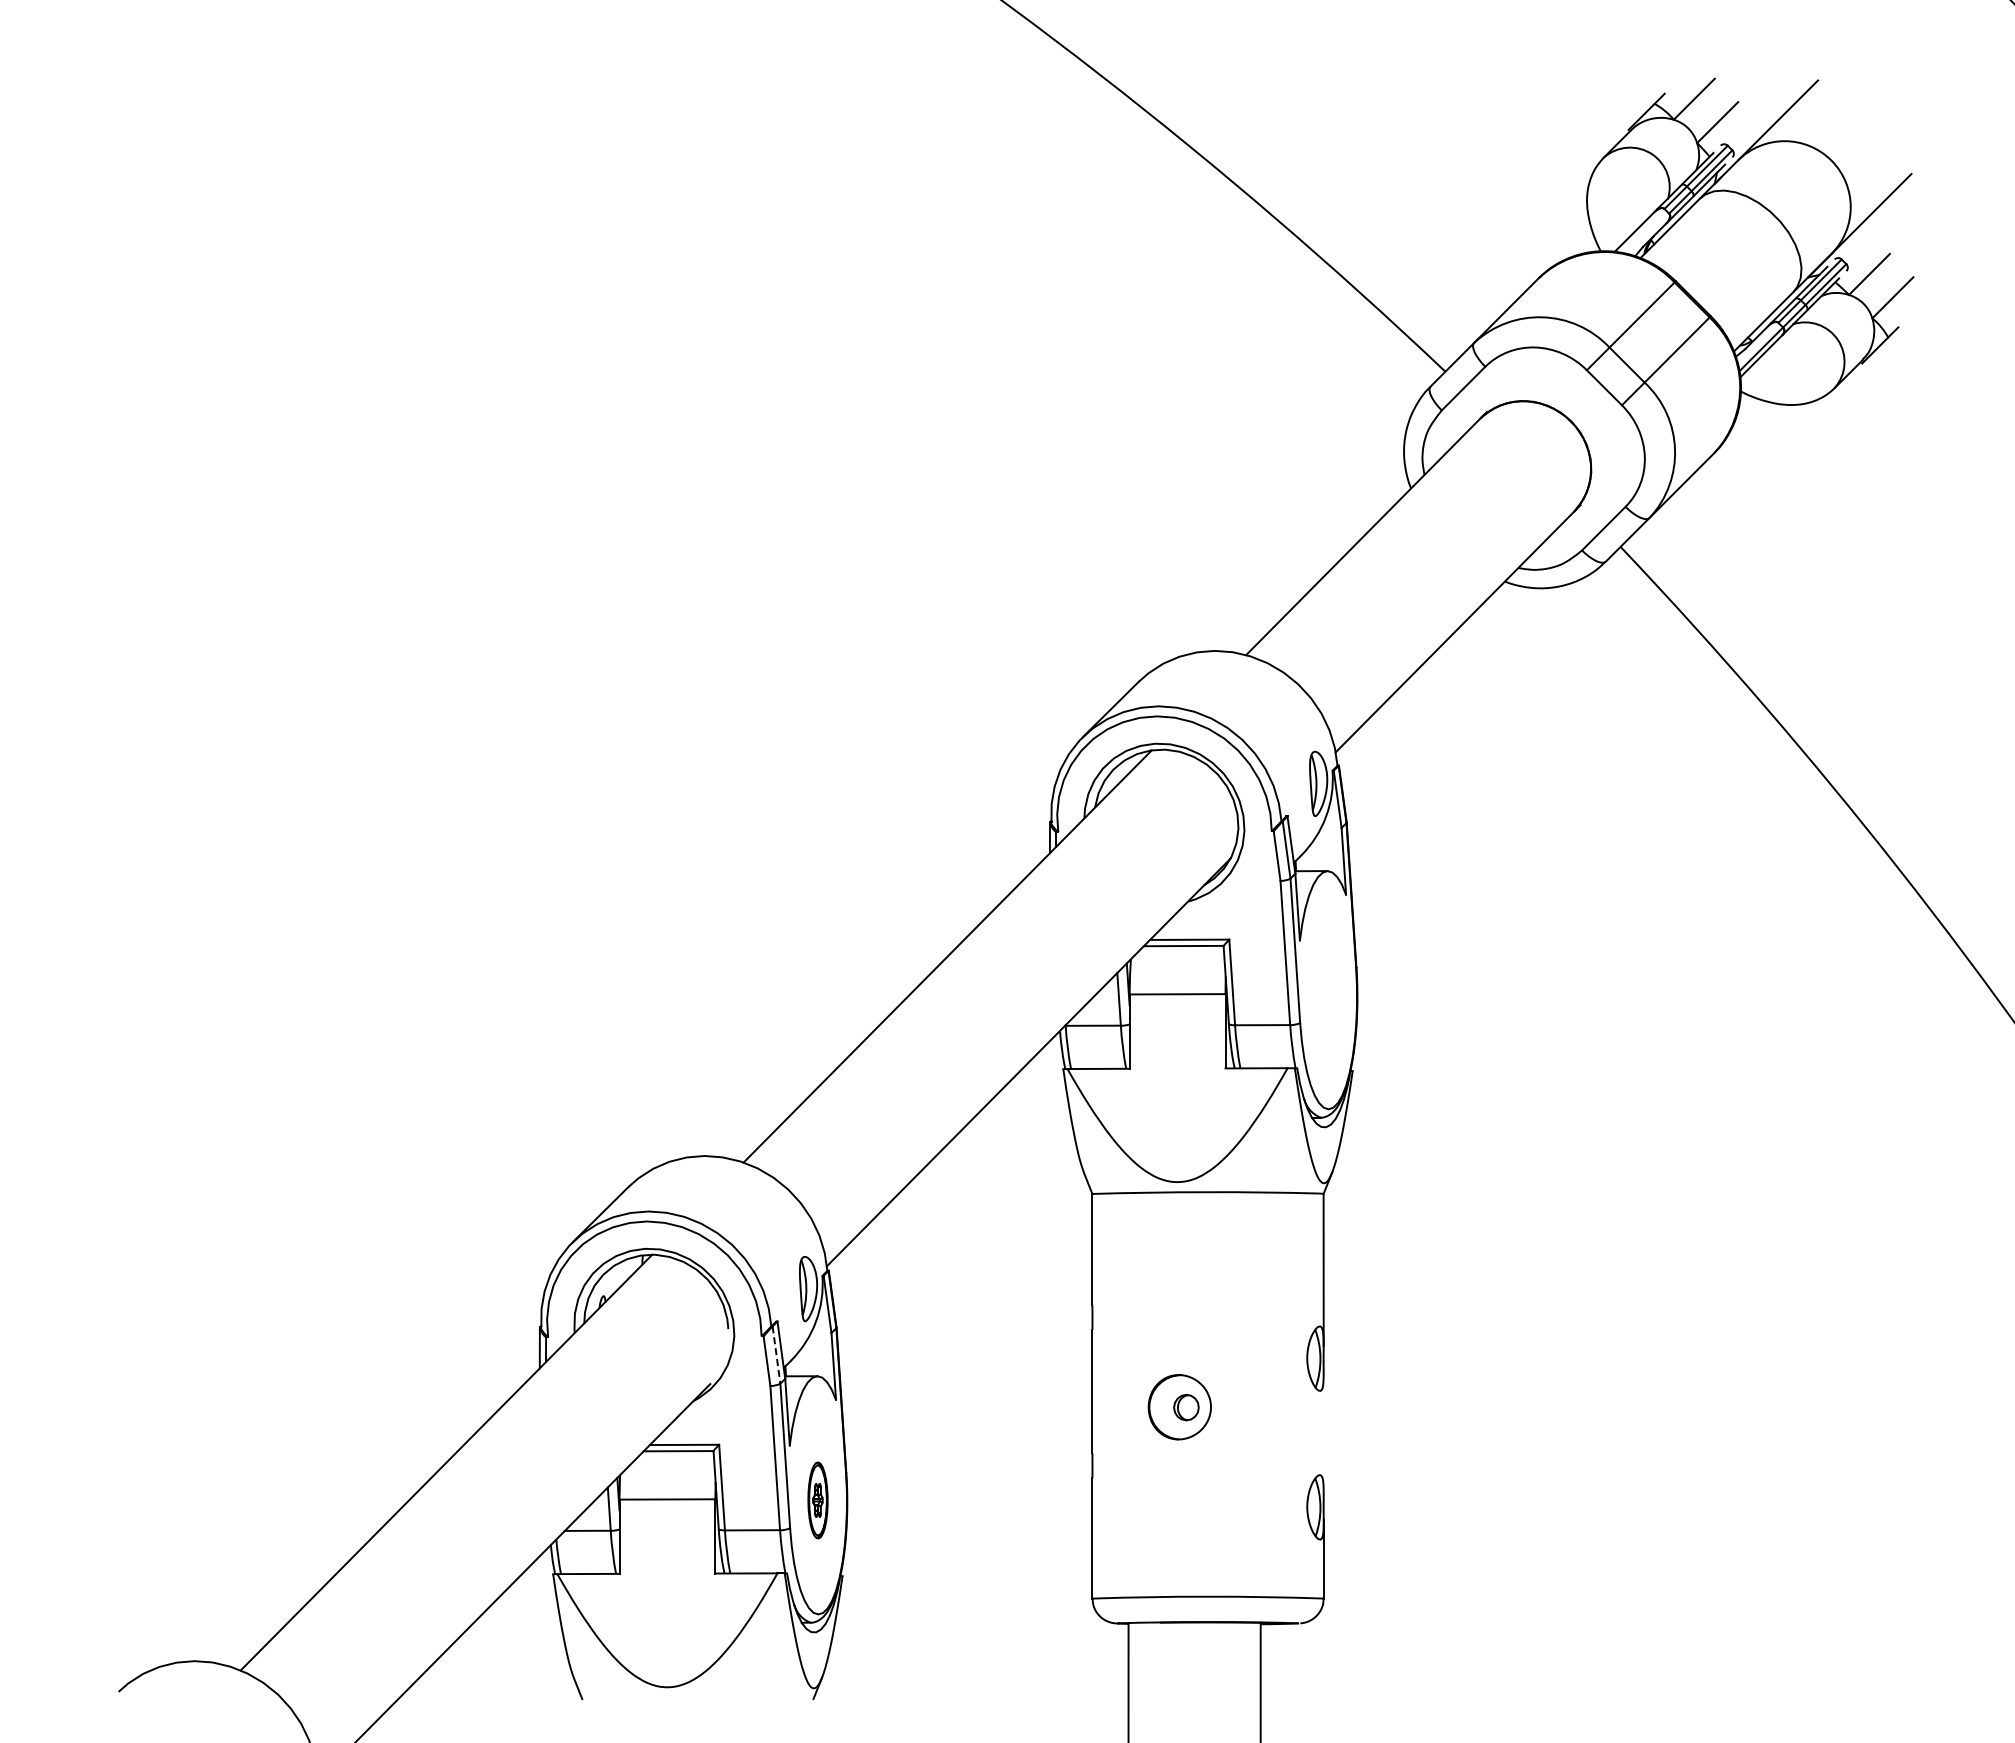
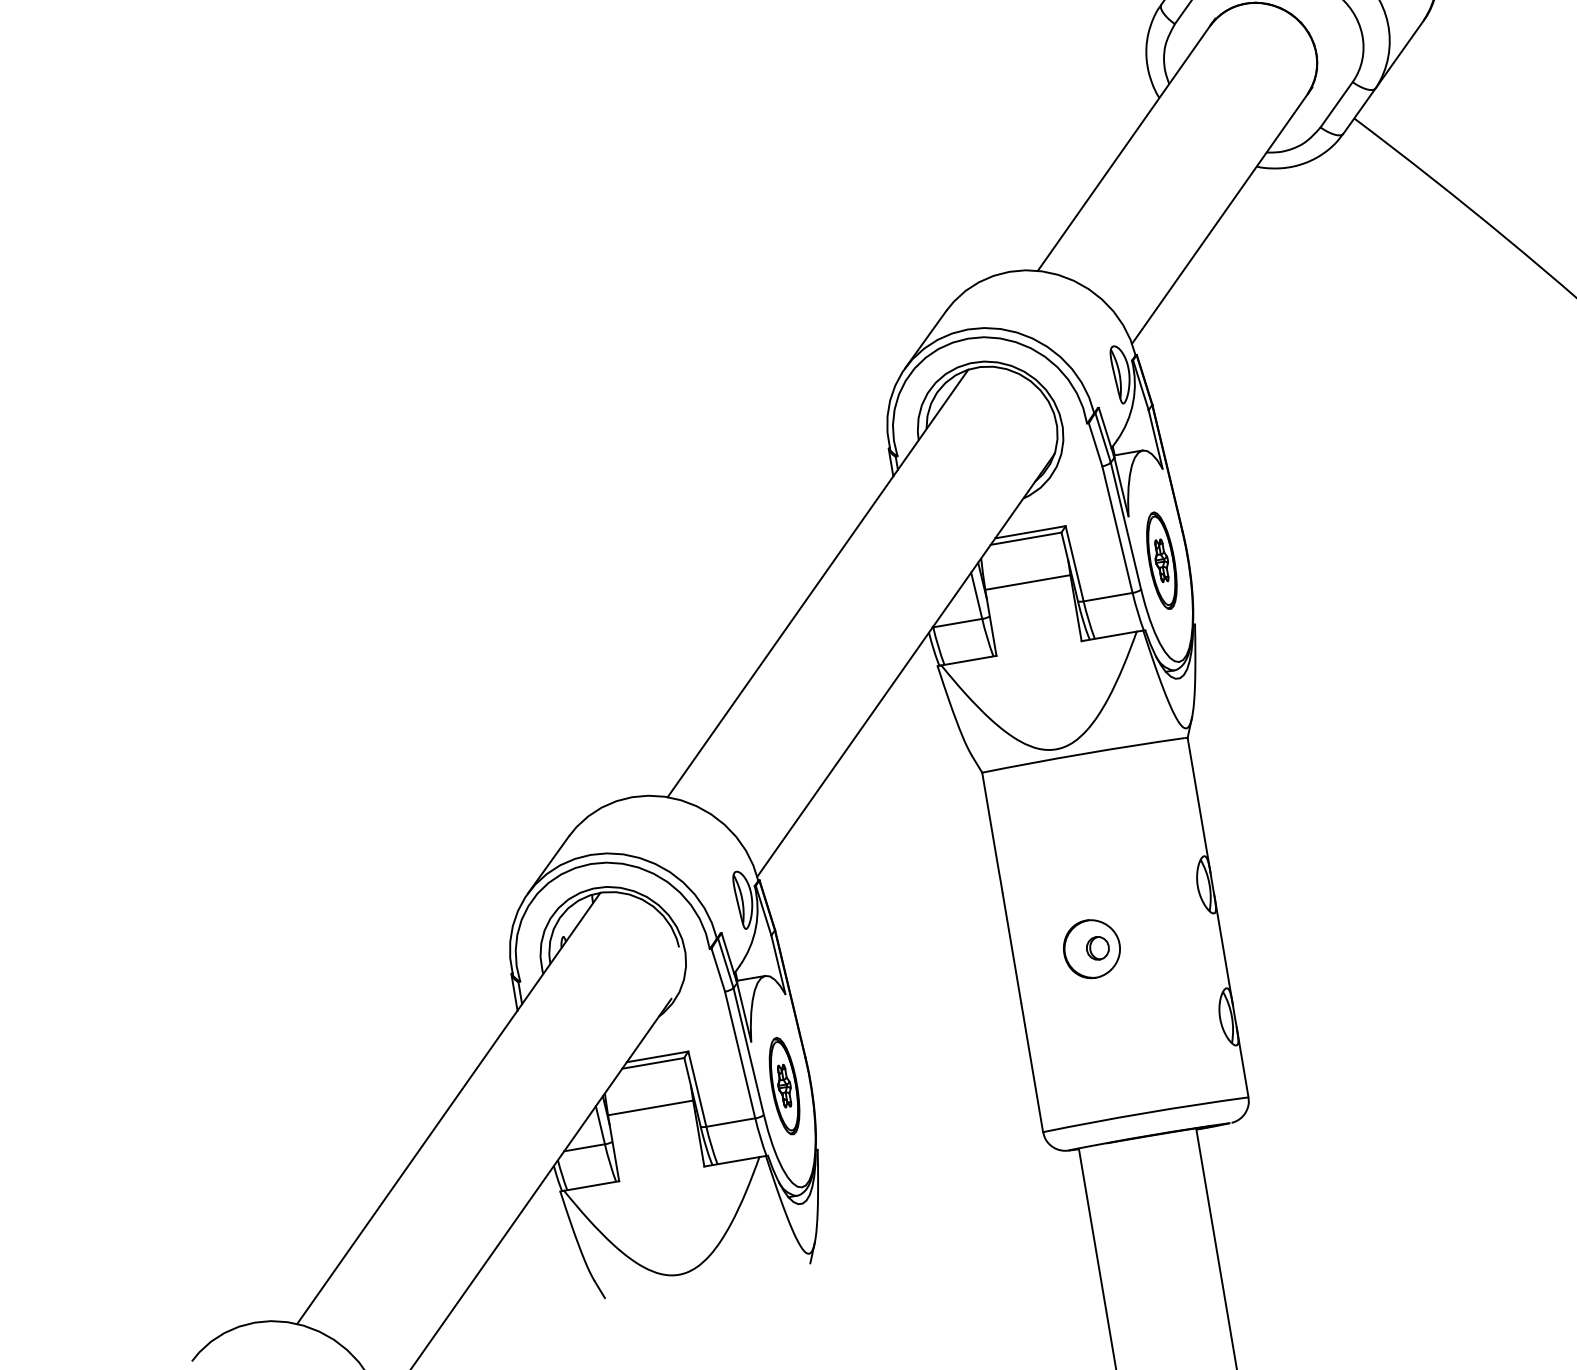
part: (1327, 995) -> (1161, 561), added
line: (776, 1355) -> (725, 963), dashed -> solid
line: (1323, 1432) -> (1223, 949), added
part: (817, 1500) -> (784, 1086), size x1.43

